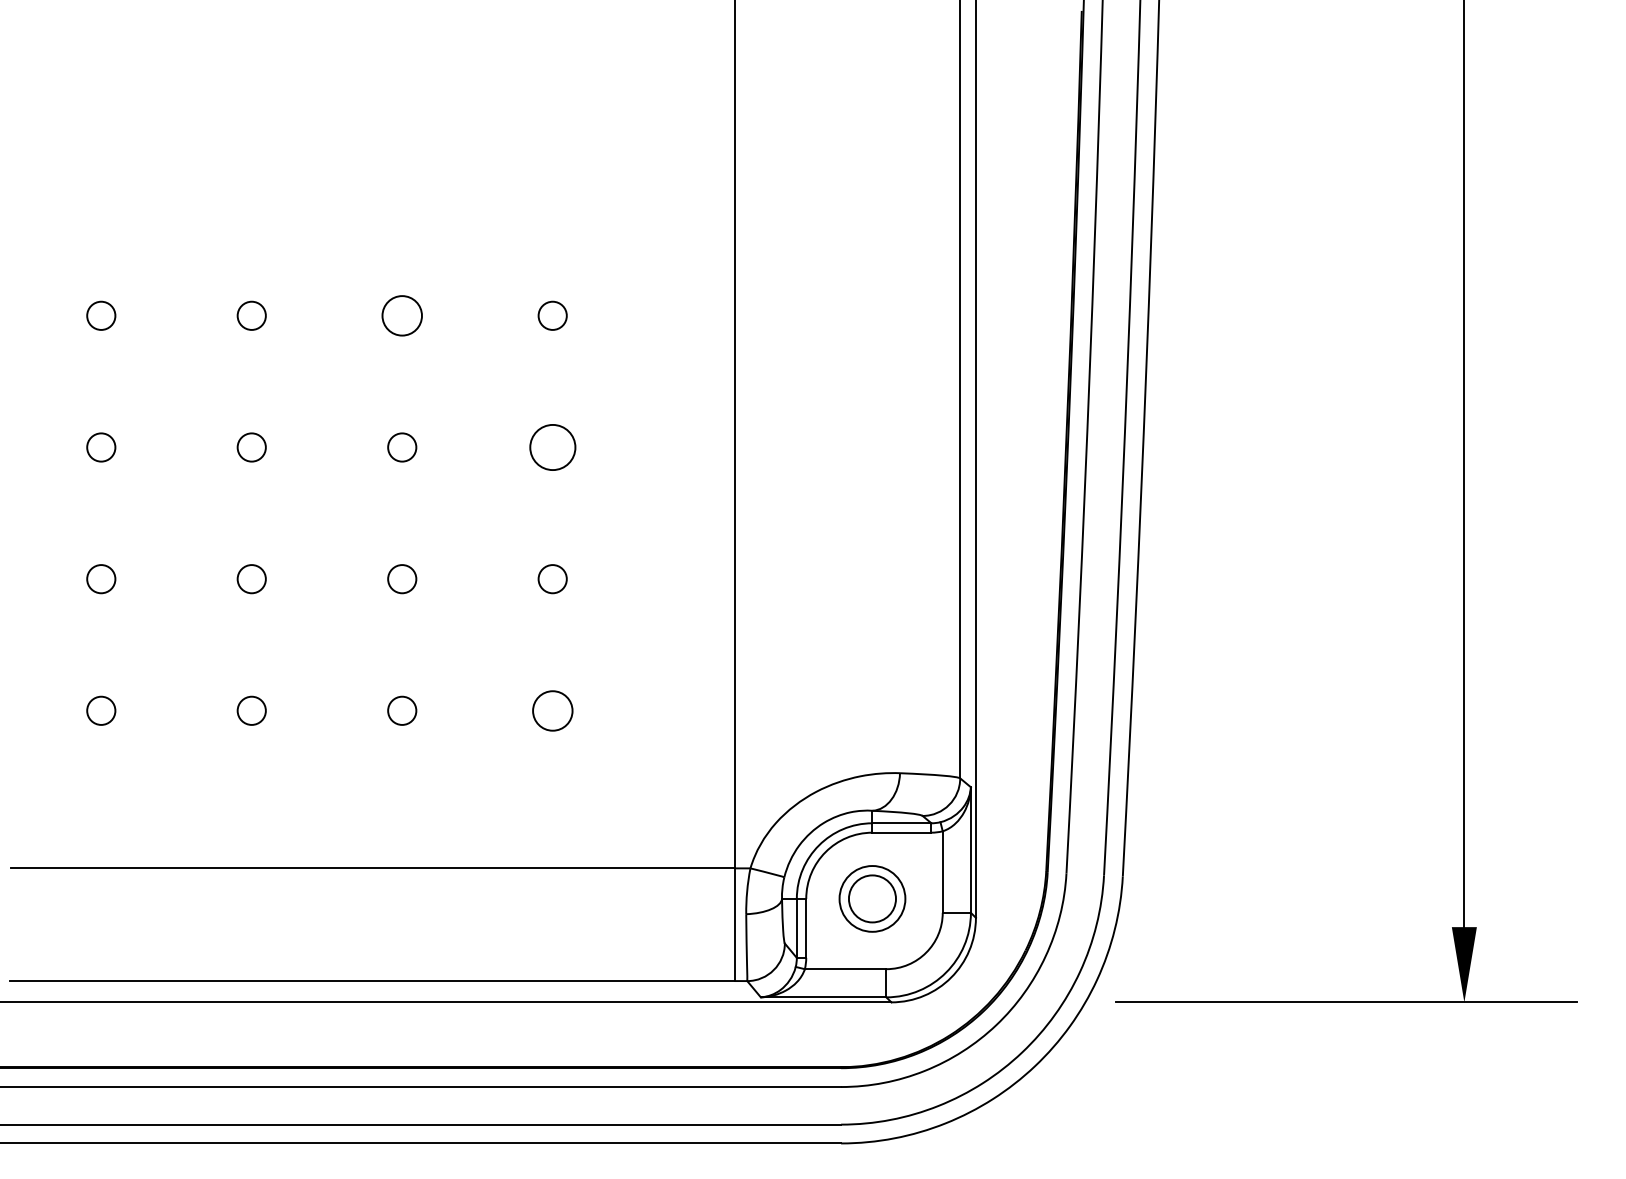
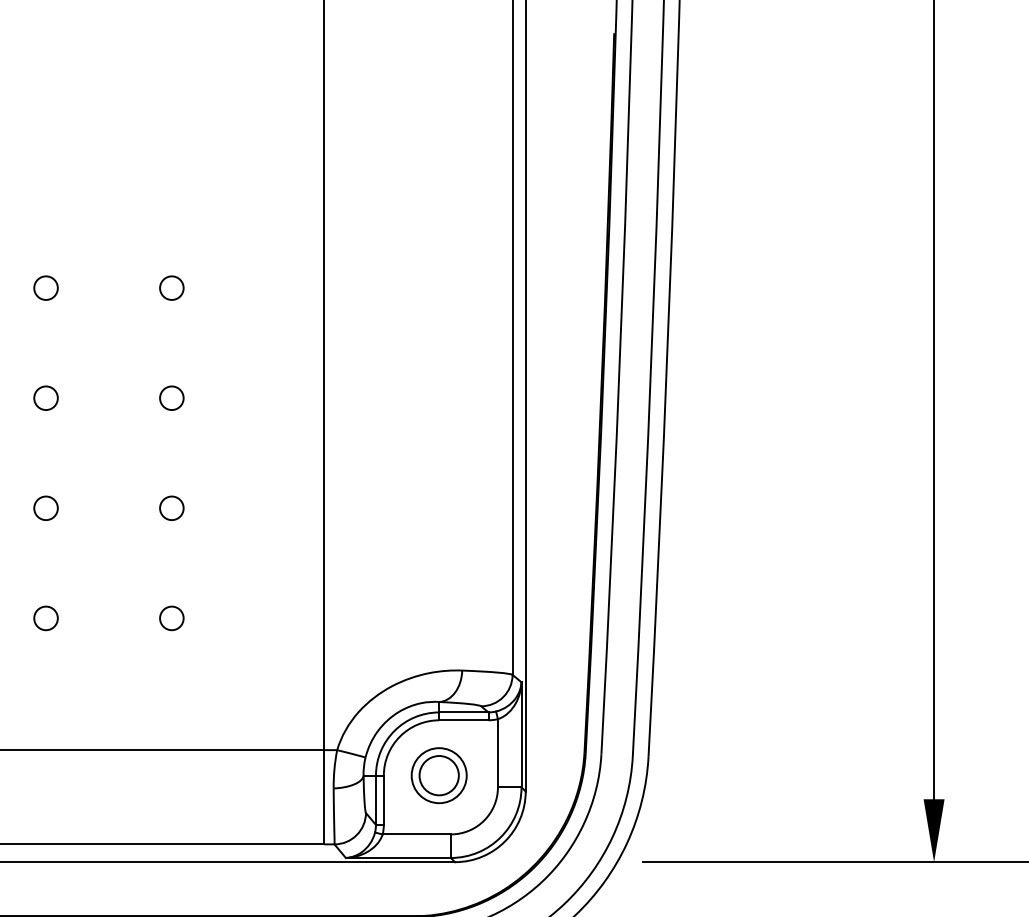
circle: (402, 315) -> (46, 287), size x0.71
circle: (552, 447) -> (171, 398), size x0.62
circle: (552, 710) -> (171, 618), size x0.71

